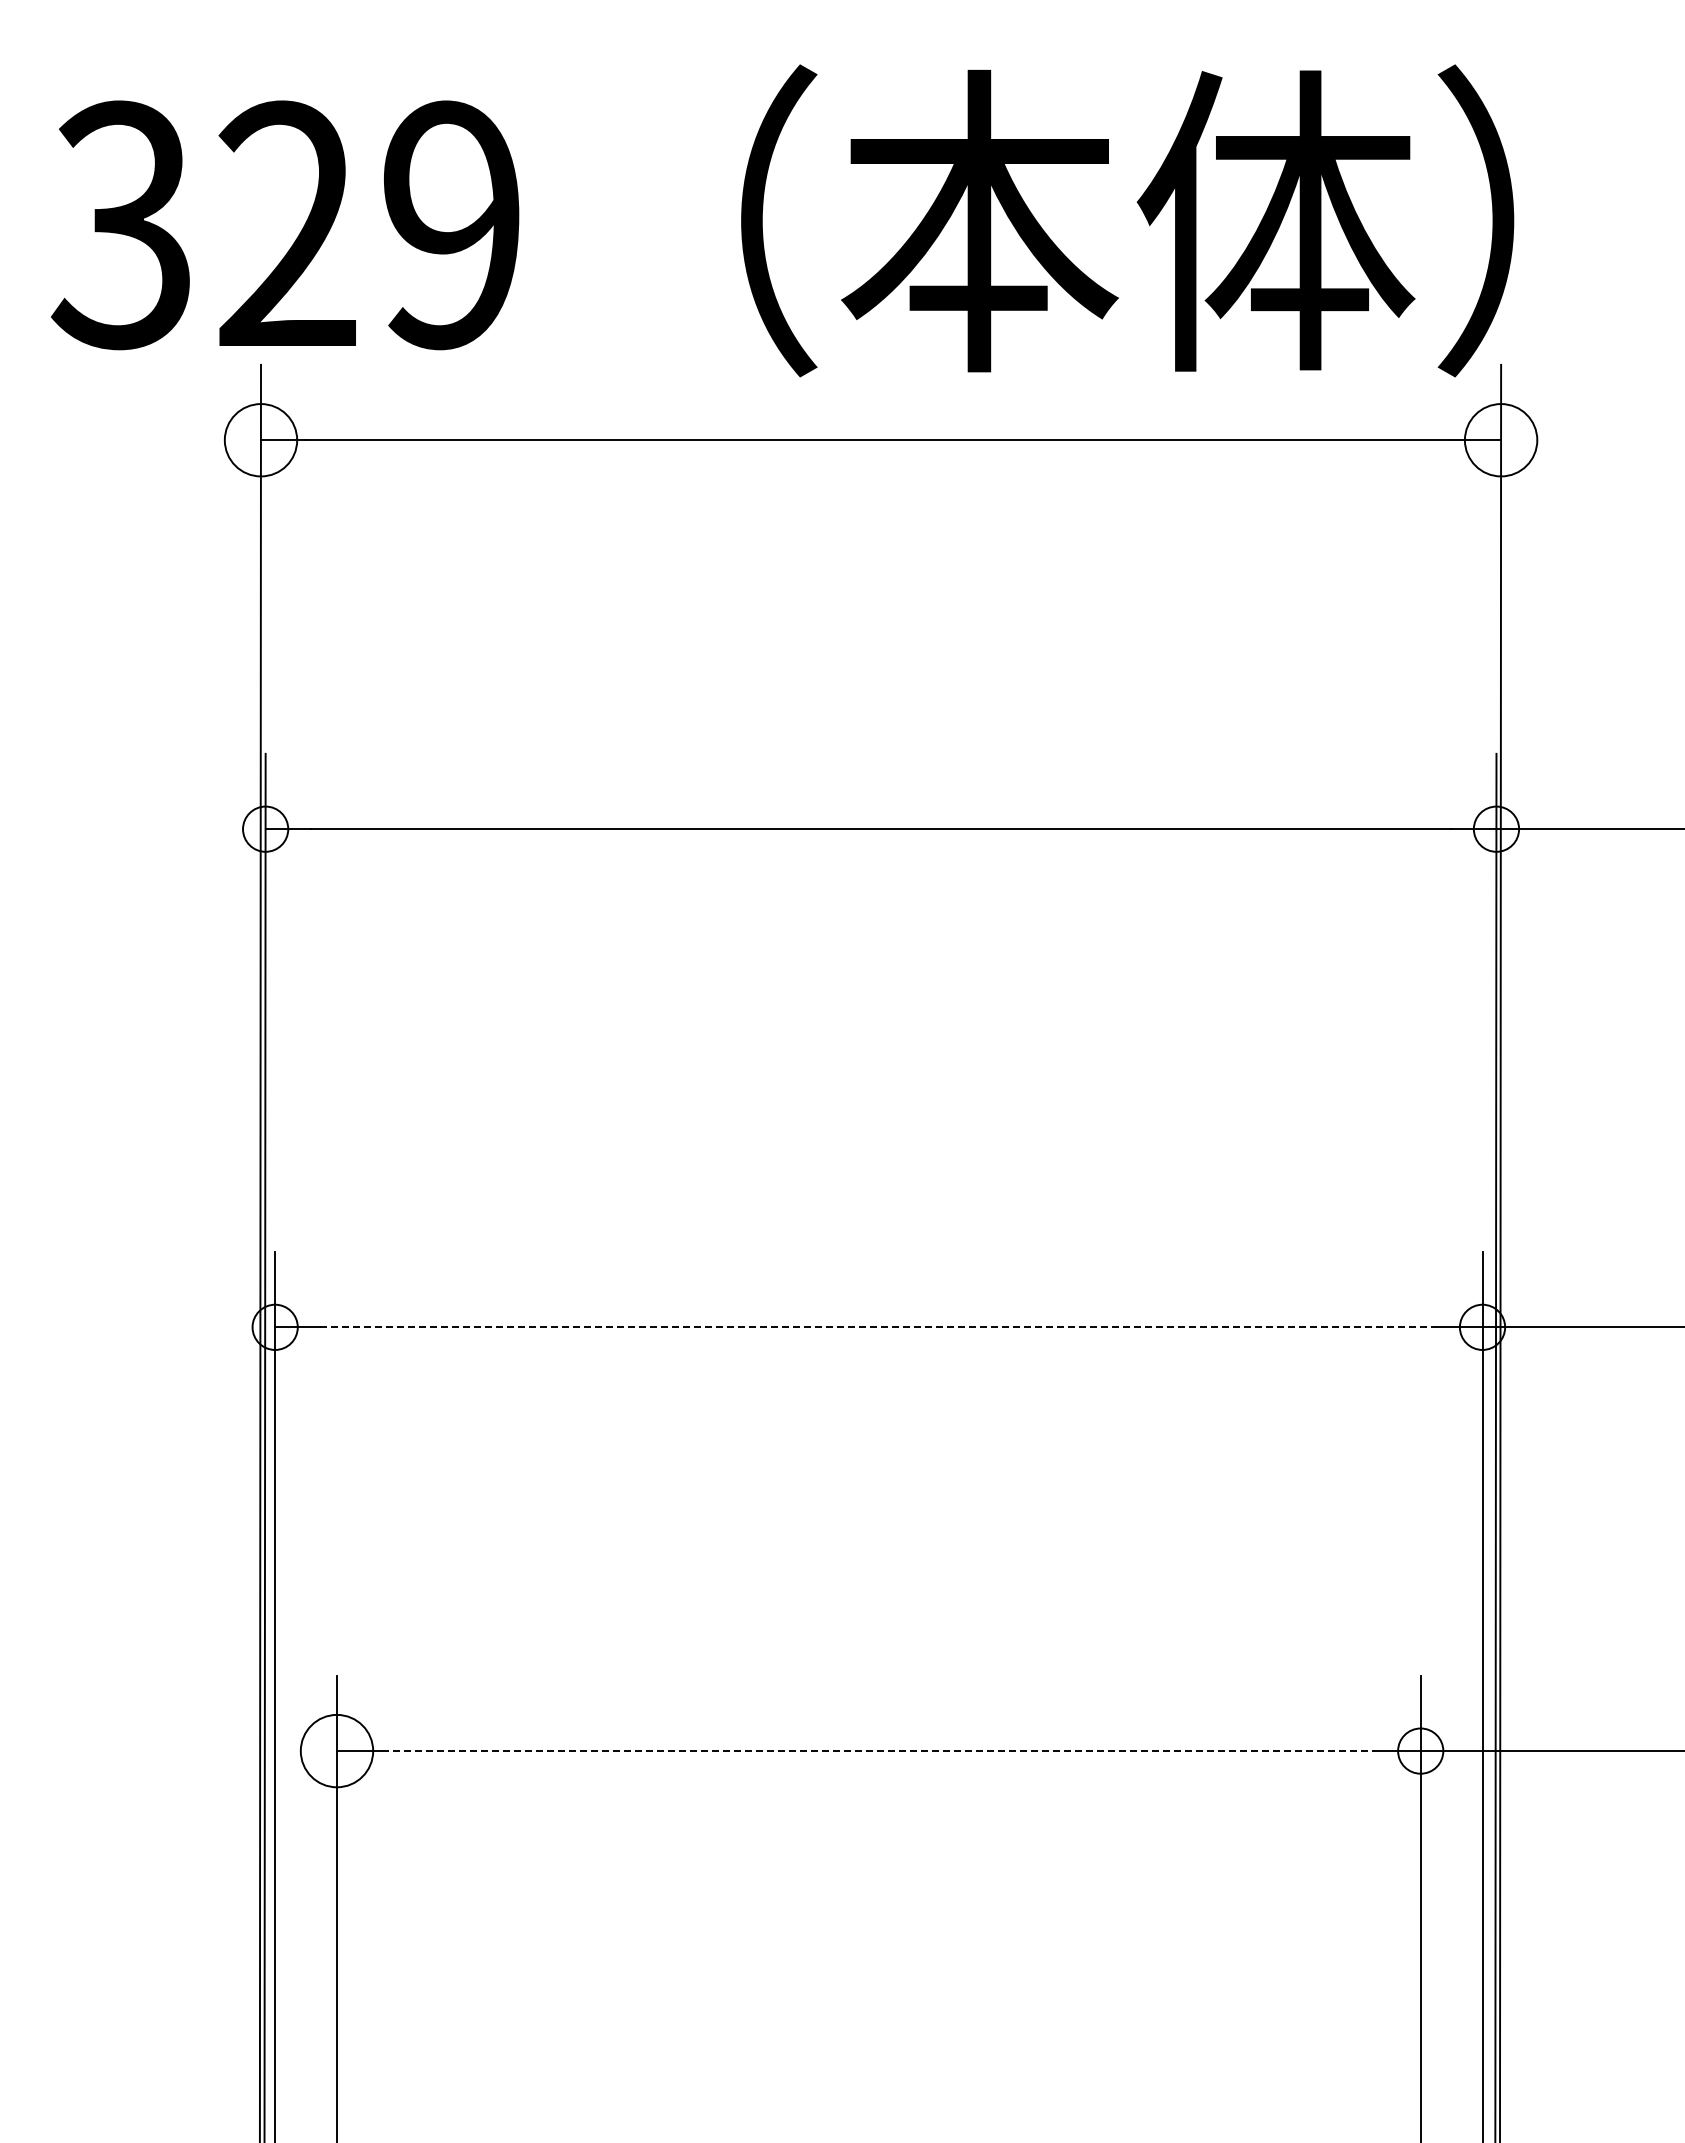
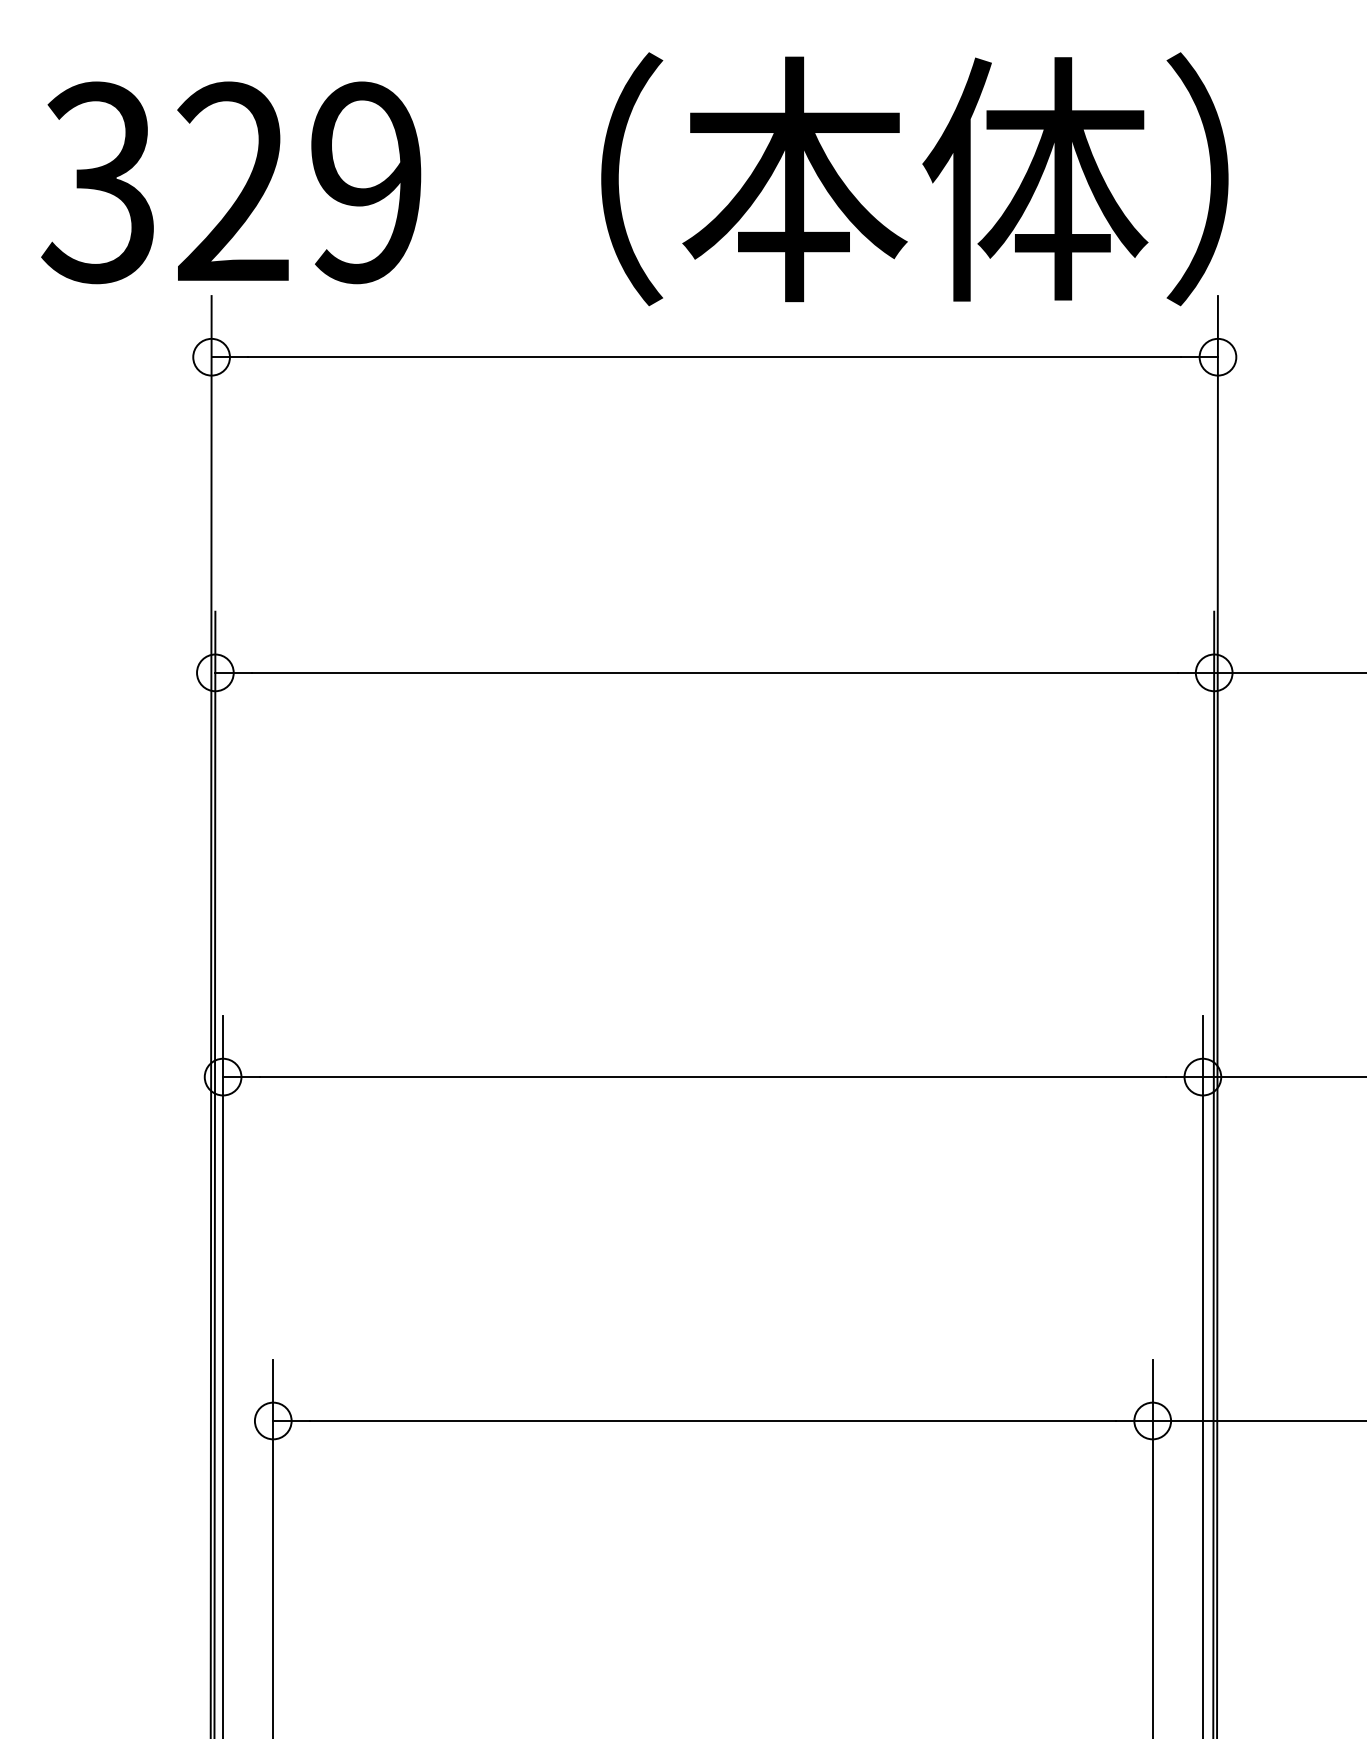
circle: (260, 439) -> (211, 356), size x0.62
circle: (1500, 439) -> (1217, 356), size x0.62
line: (879, 1327) -> (713, 1077), dashed -> solid
circle: (336, 1750) -> (272, 1420), size x0.62
line: (878, 1751) -> (712, 1421), dashed -> solid

